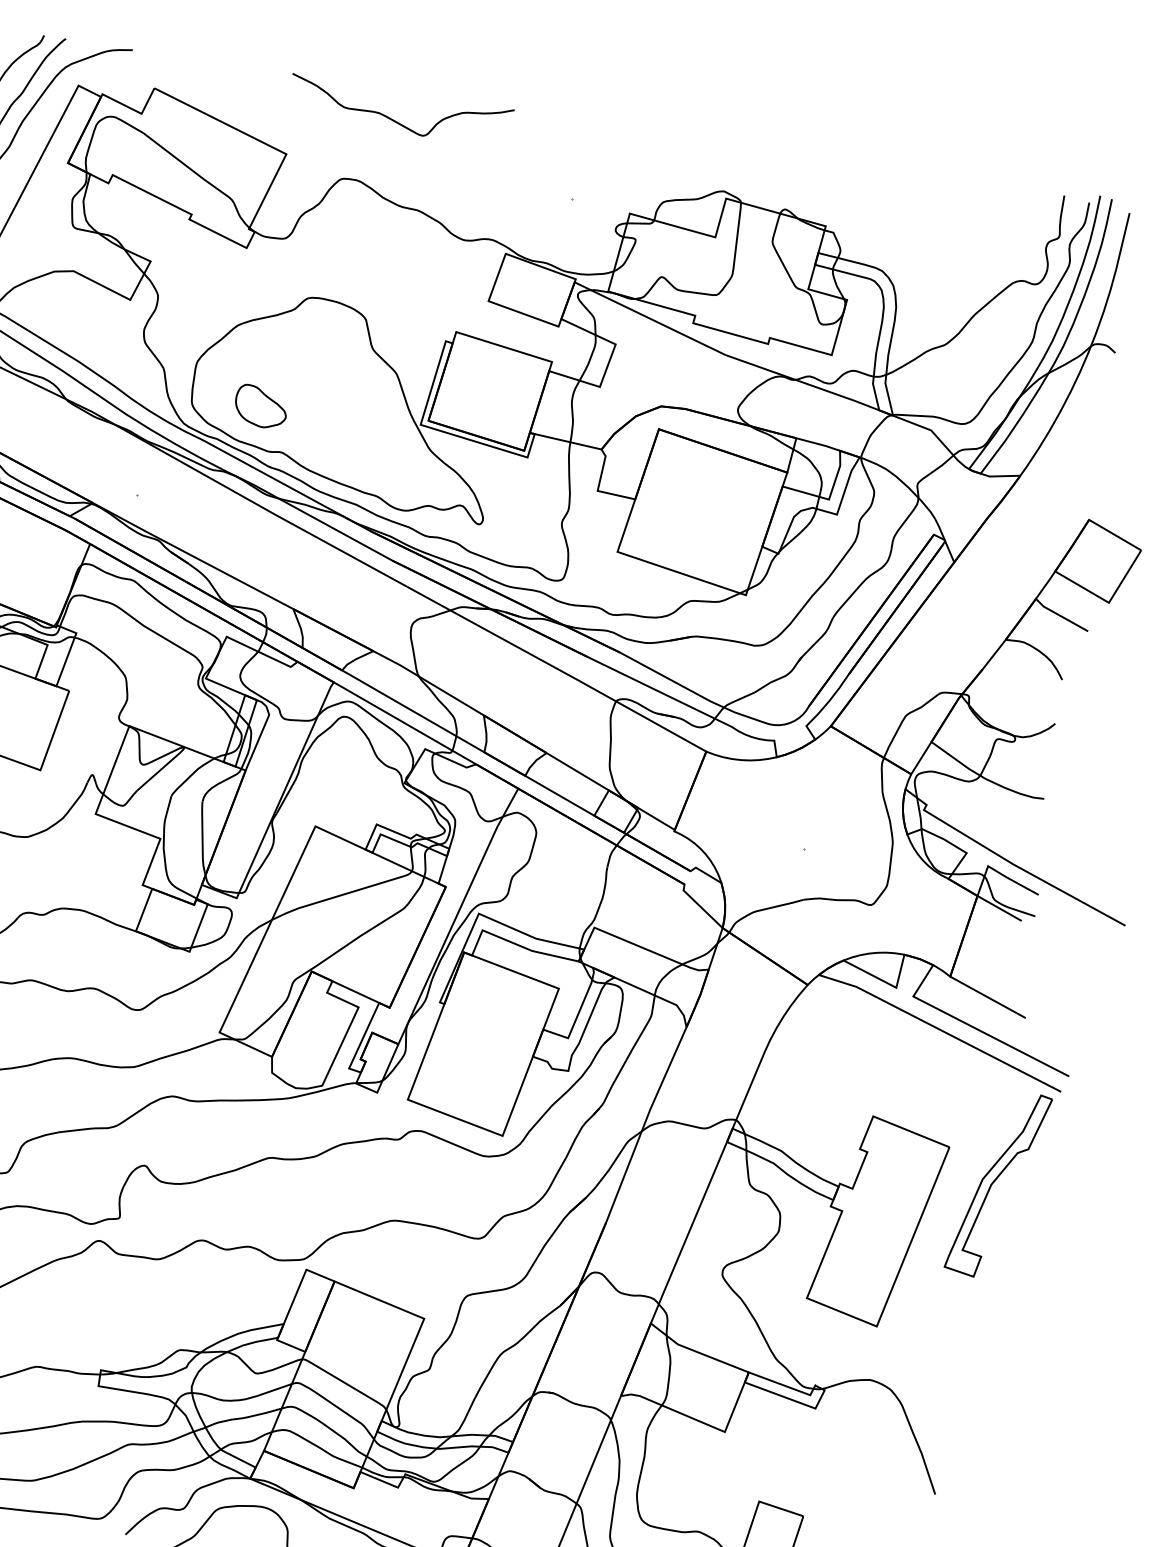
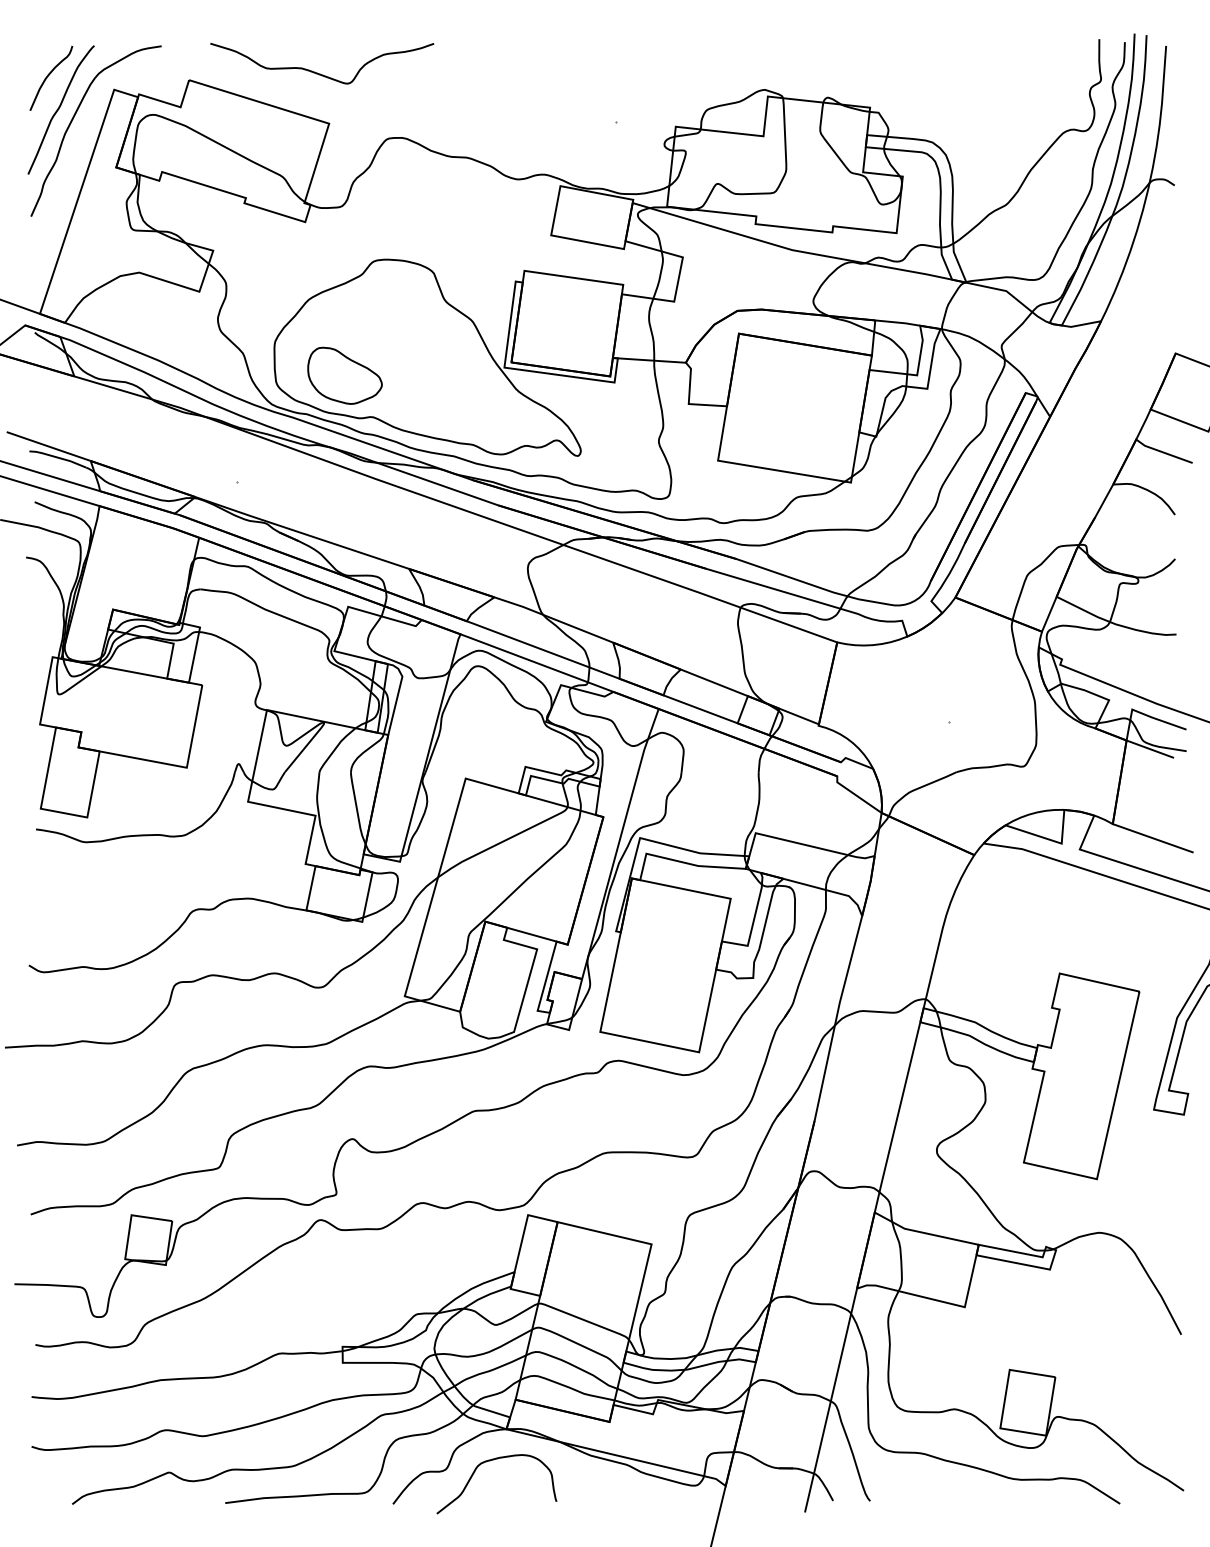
curve: (397, 121) -> (320, 73), moved
part: (260, 406) -> (344, 375), size x1.43

